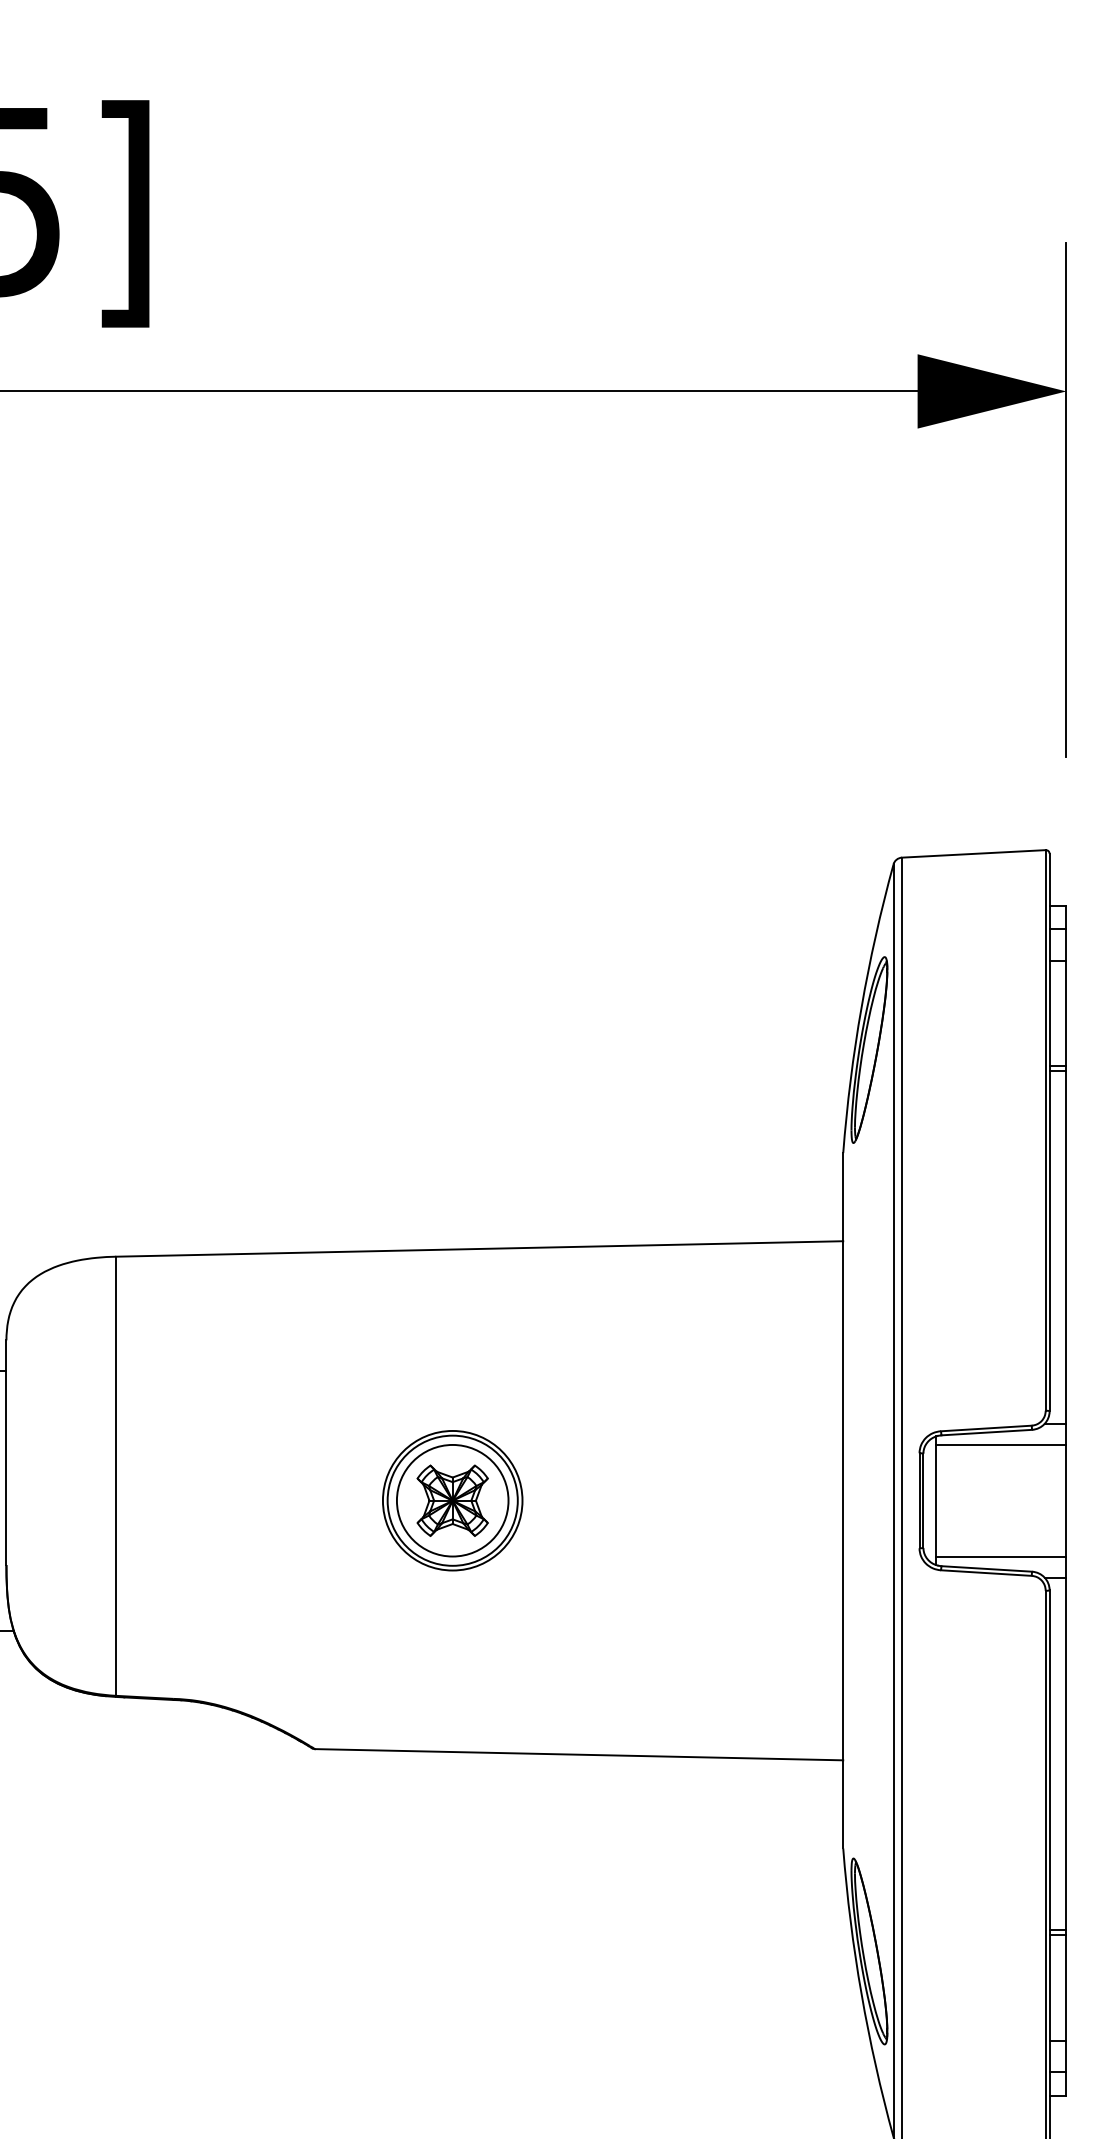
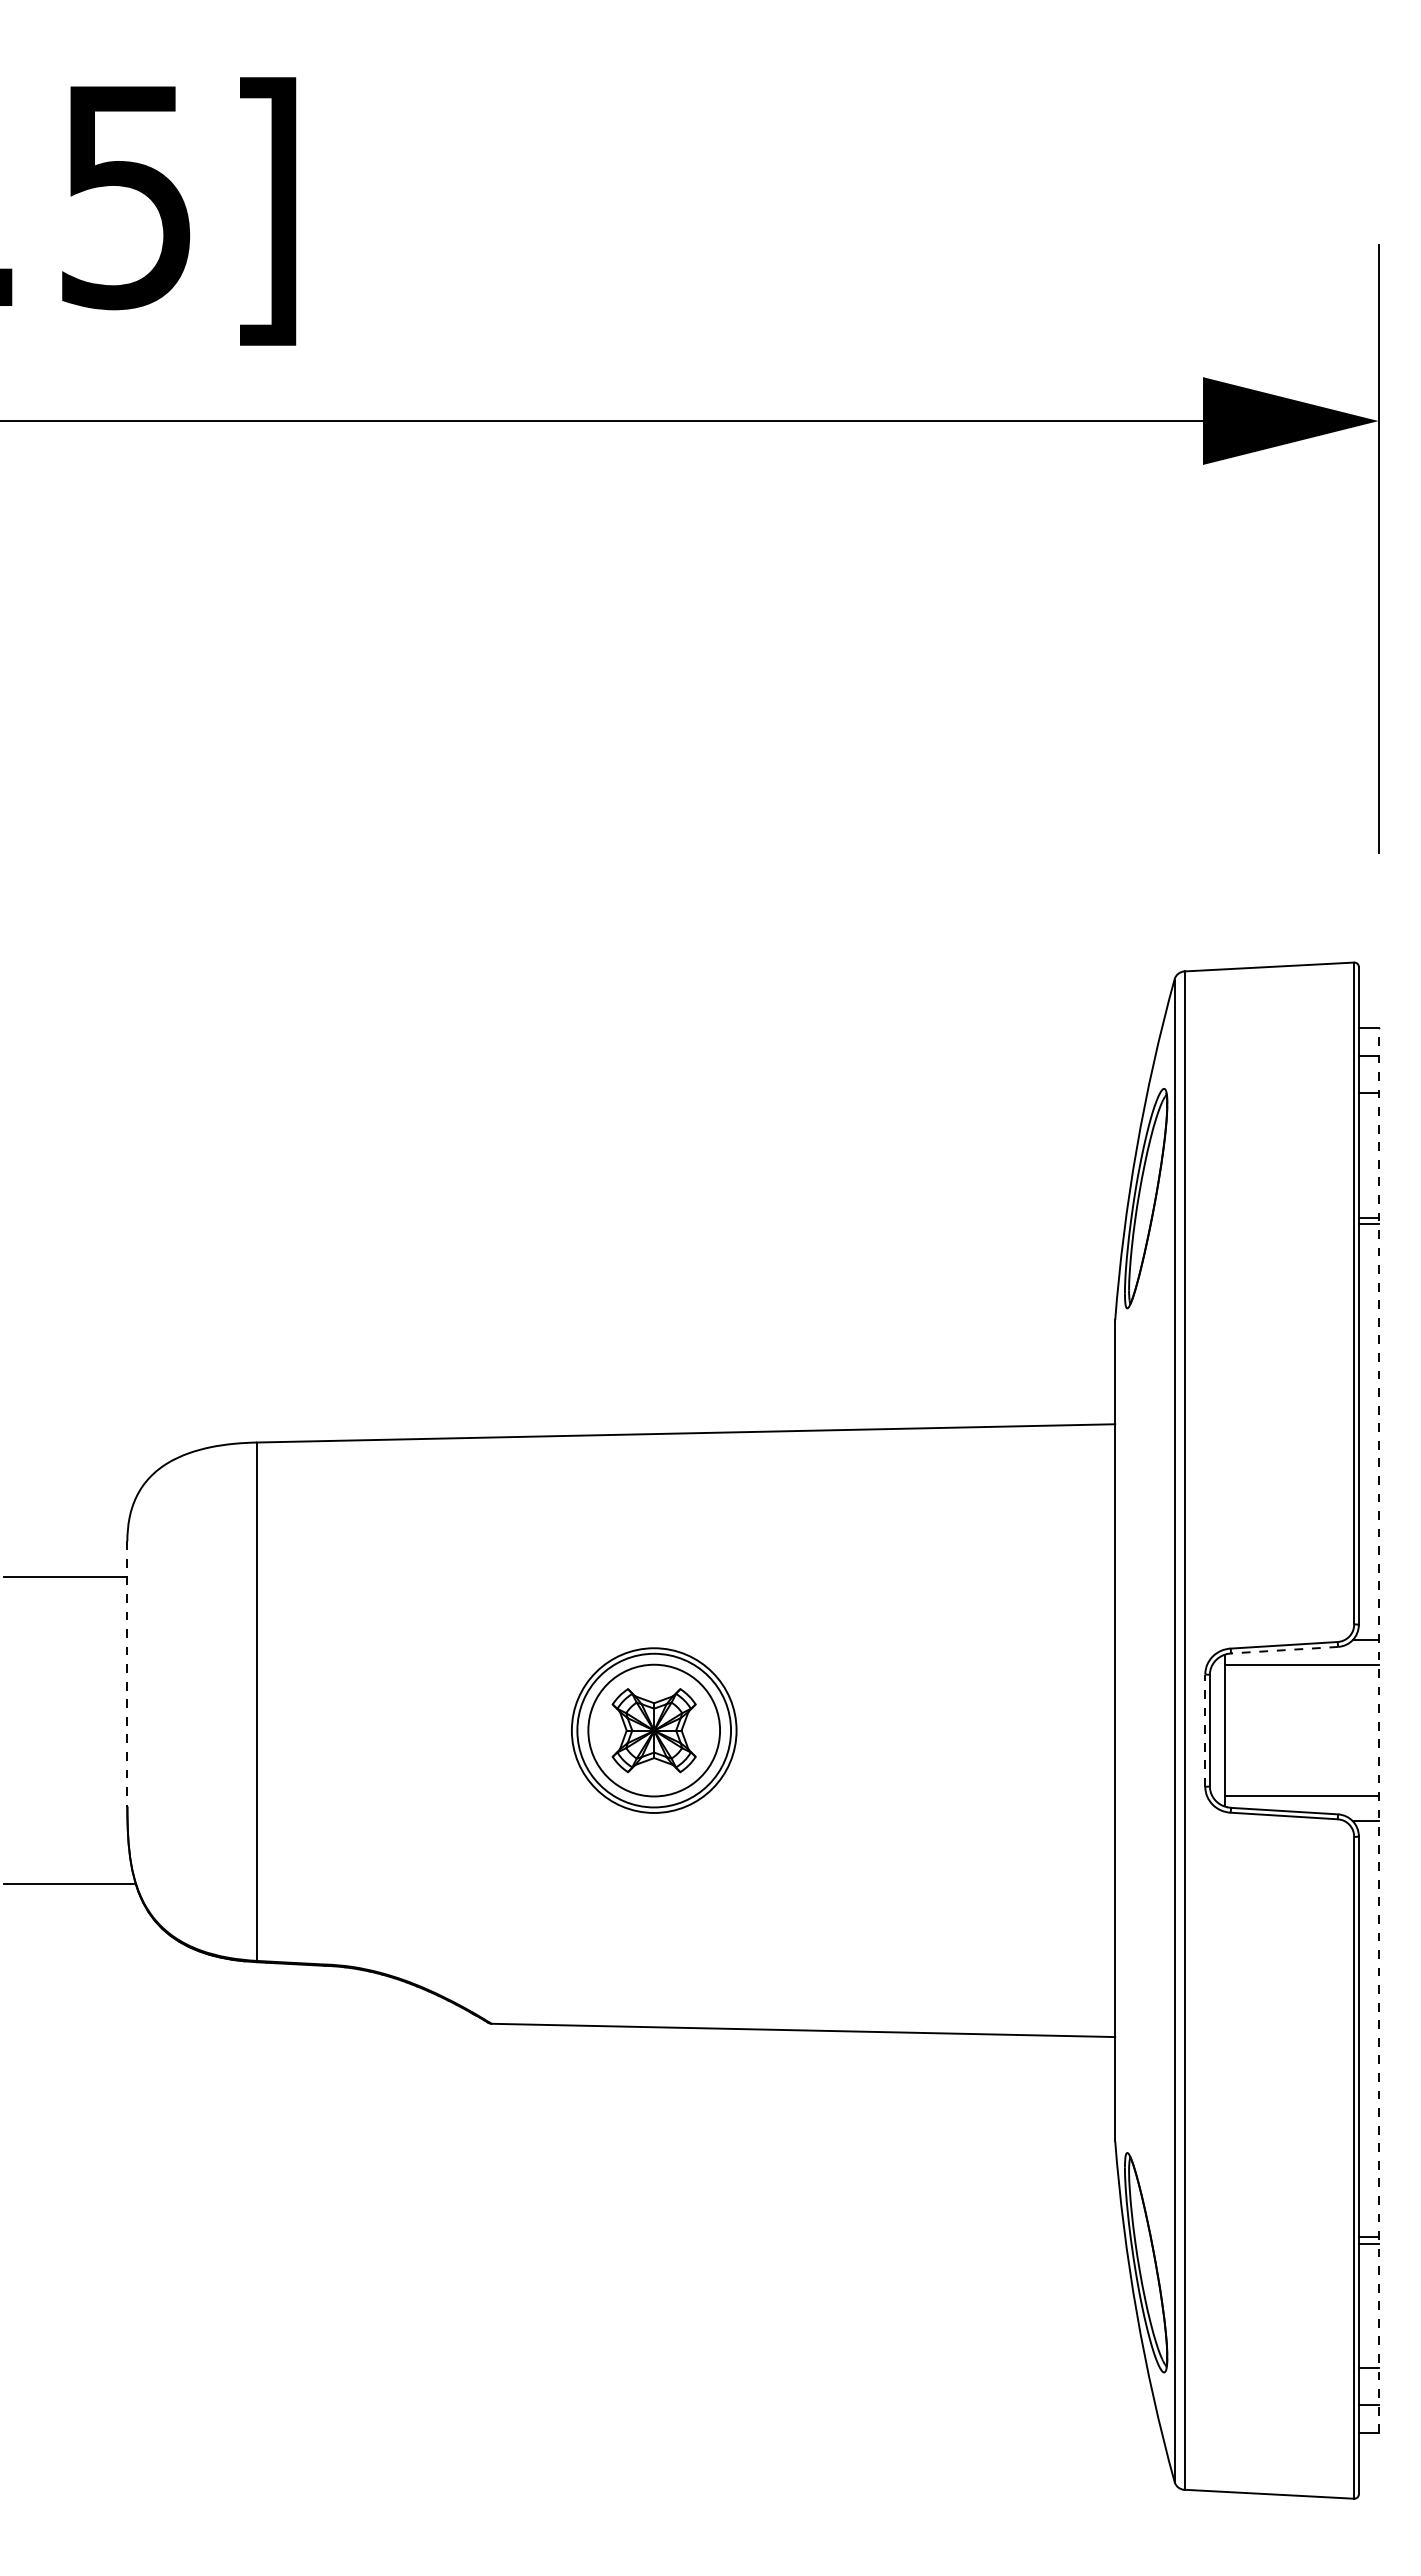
line: (986, 1432) -> (1284, 1650), solid -> dashed
line: (6, 1452) -> (127, 1673), solid -> dashed
line: (919, 1500) -> (1205, 1730), solid -> dashed
line: (1066, 1500) -> (1378, 1730), solid -> dashed

